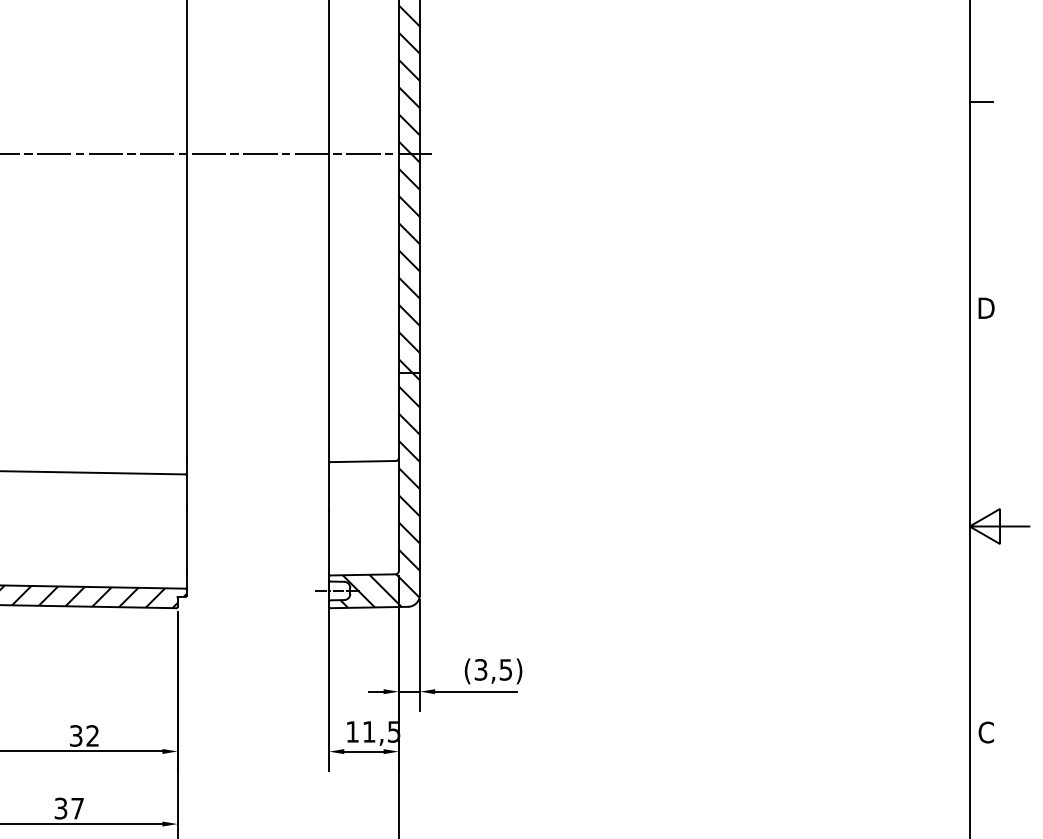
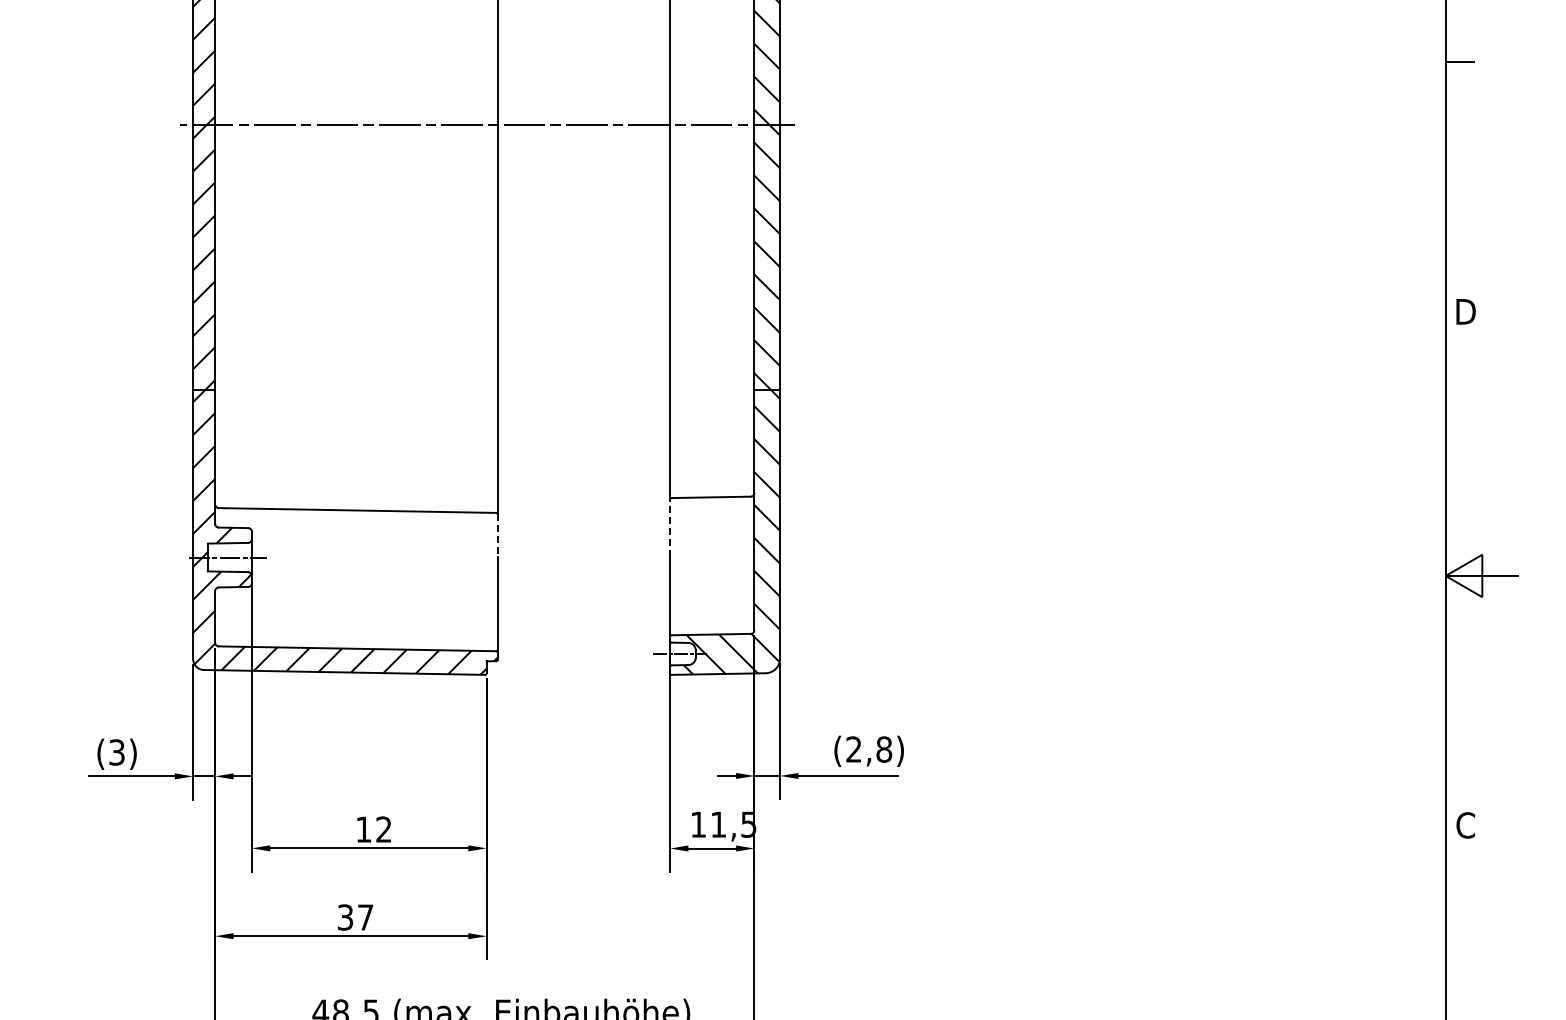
line: (329, 487) -> (670, 528), solid -> dashed
line: (186, 493) -> (497, 536), solid -> dashed
text: (493, 669) -> (869, 749), (3,5) -> (2,8)
text: (75, 735) -> (363, 829), 32 -> 12

